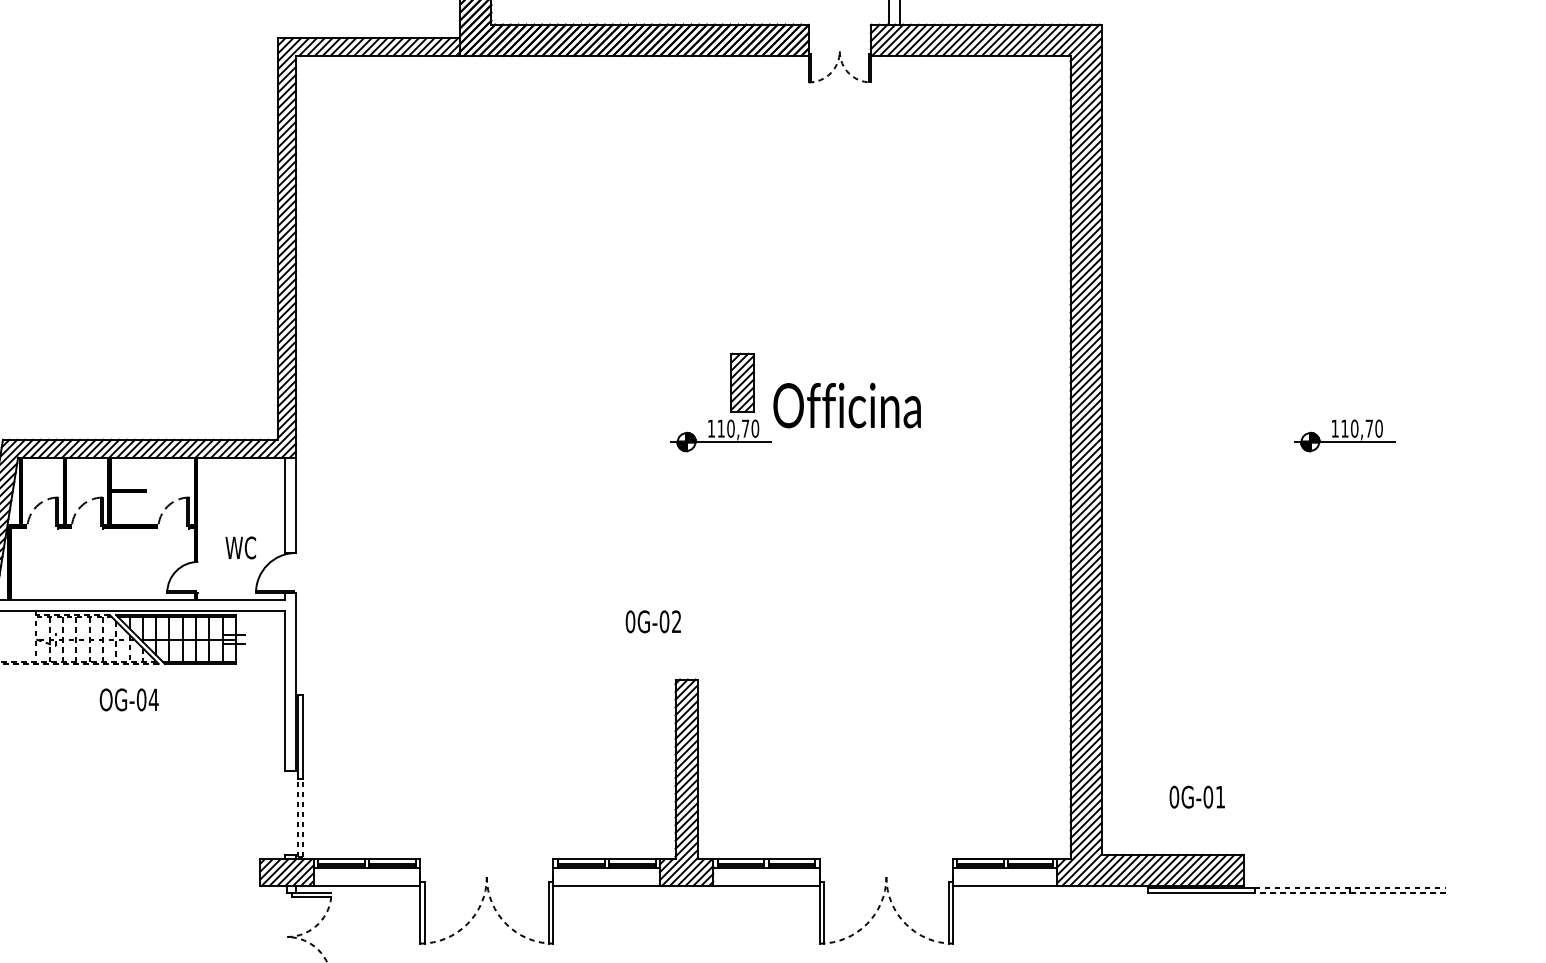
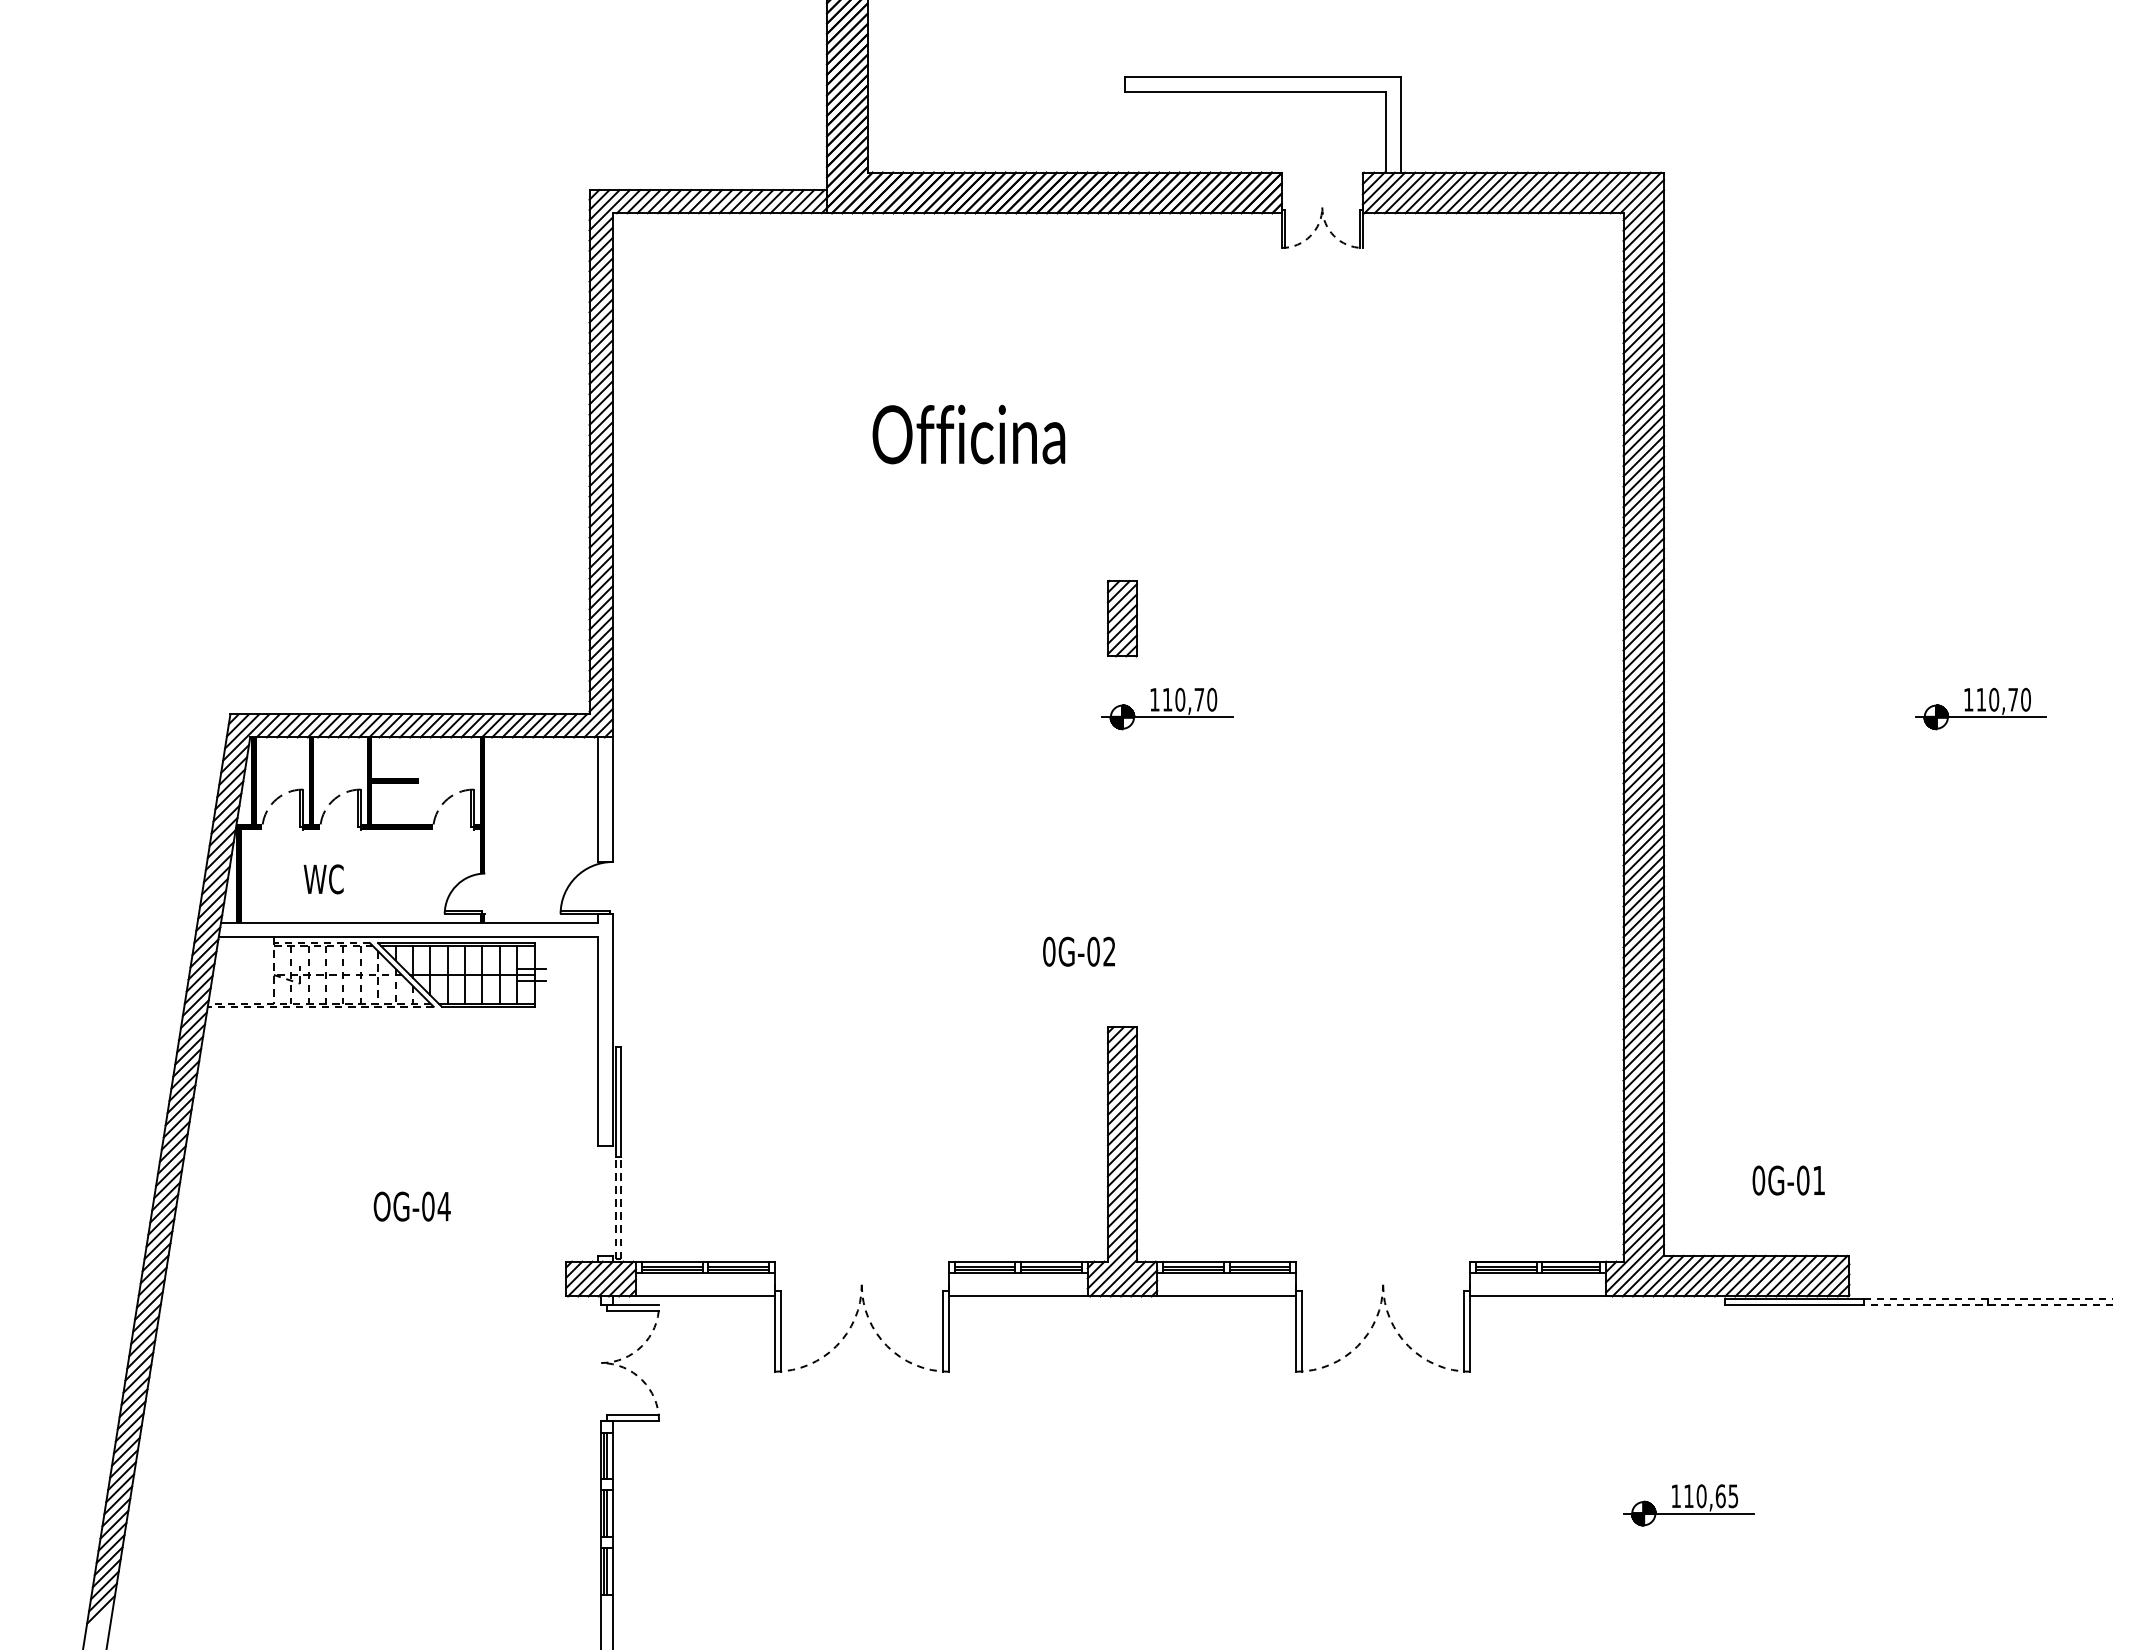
part: (741, 382) -> (1121, 618), moved
text: (846, 405) -> (968, 434), moved
text: (240, 548) -> (323, 879), moved
text: (128, 699) -> (411, 1206), moved

